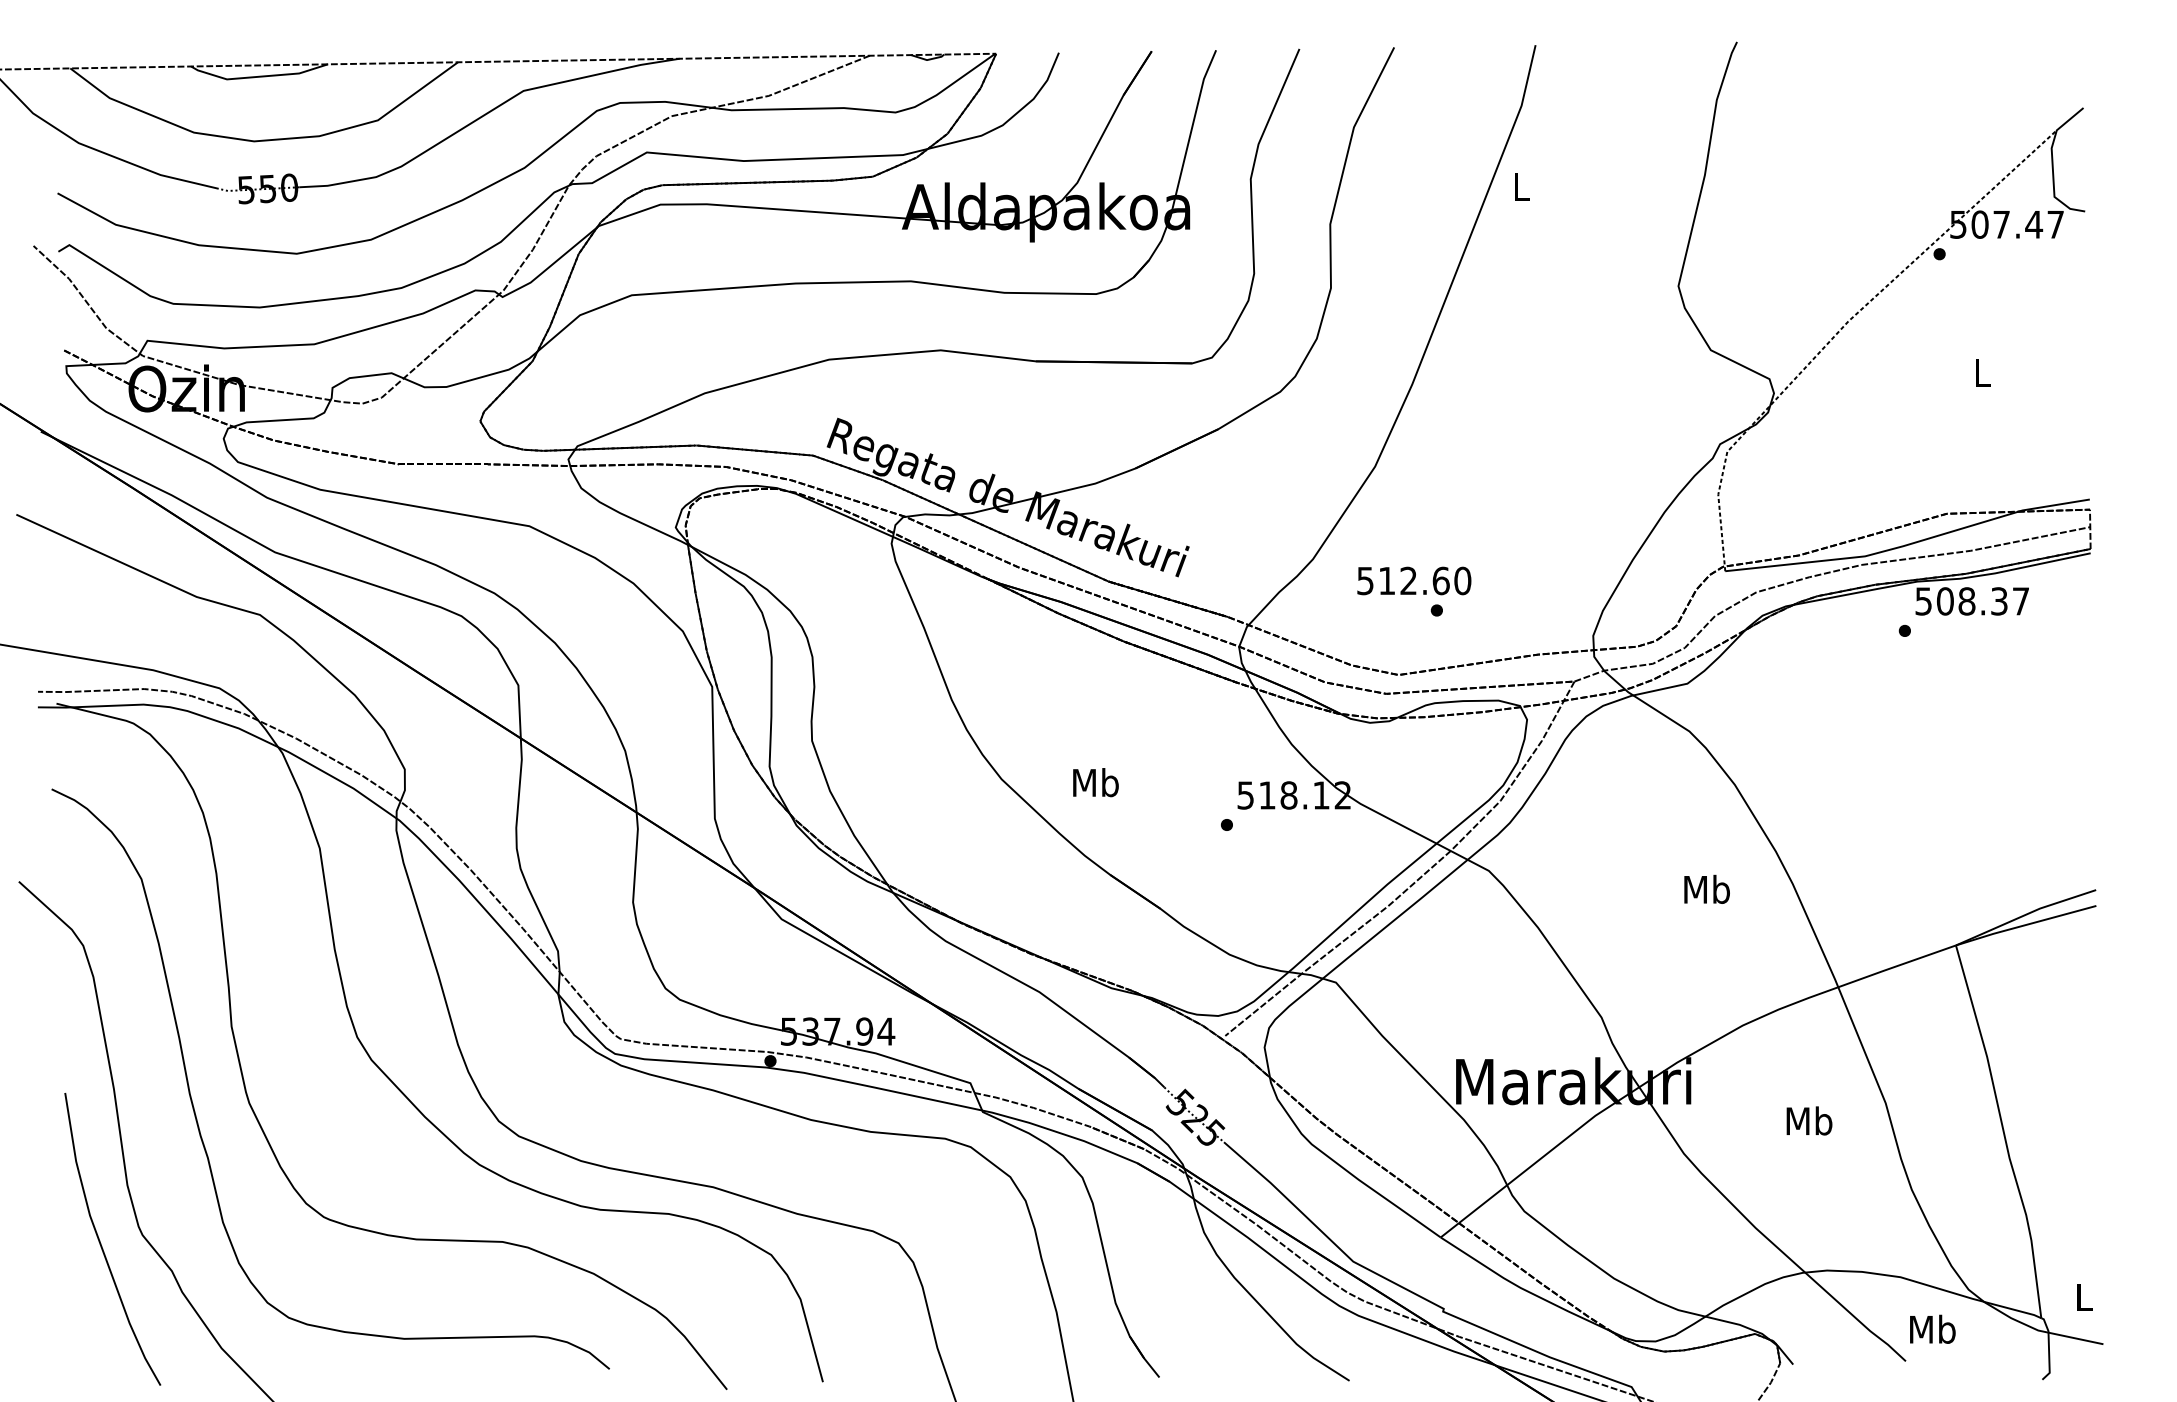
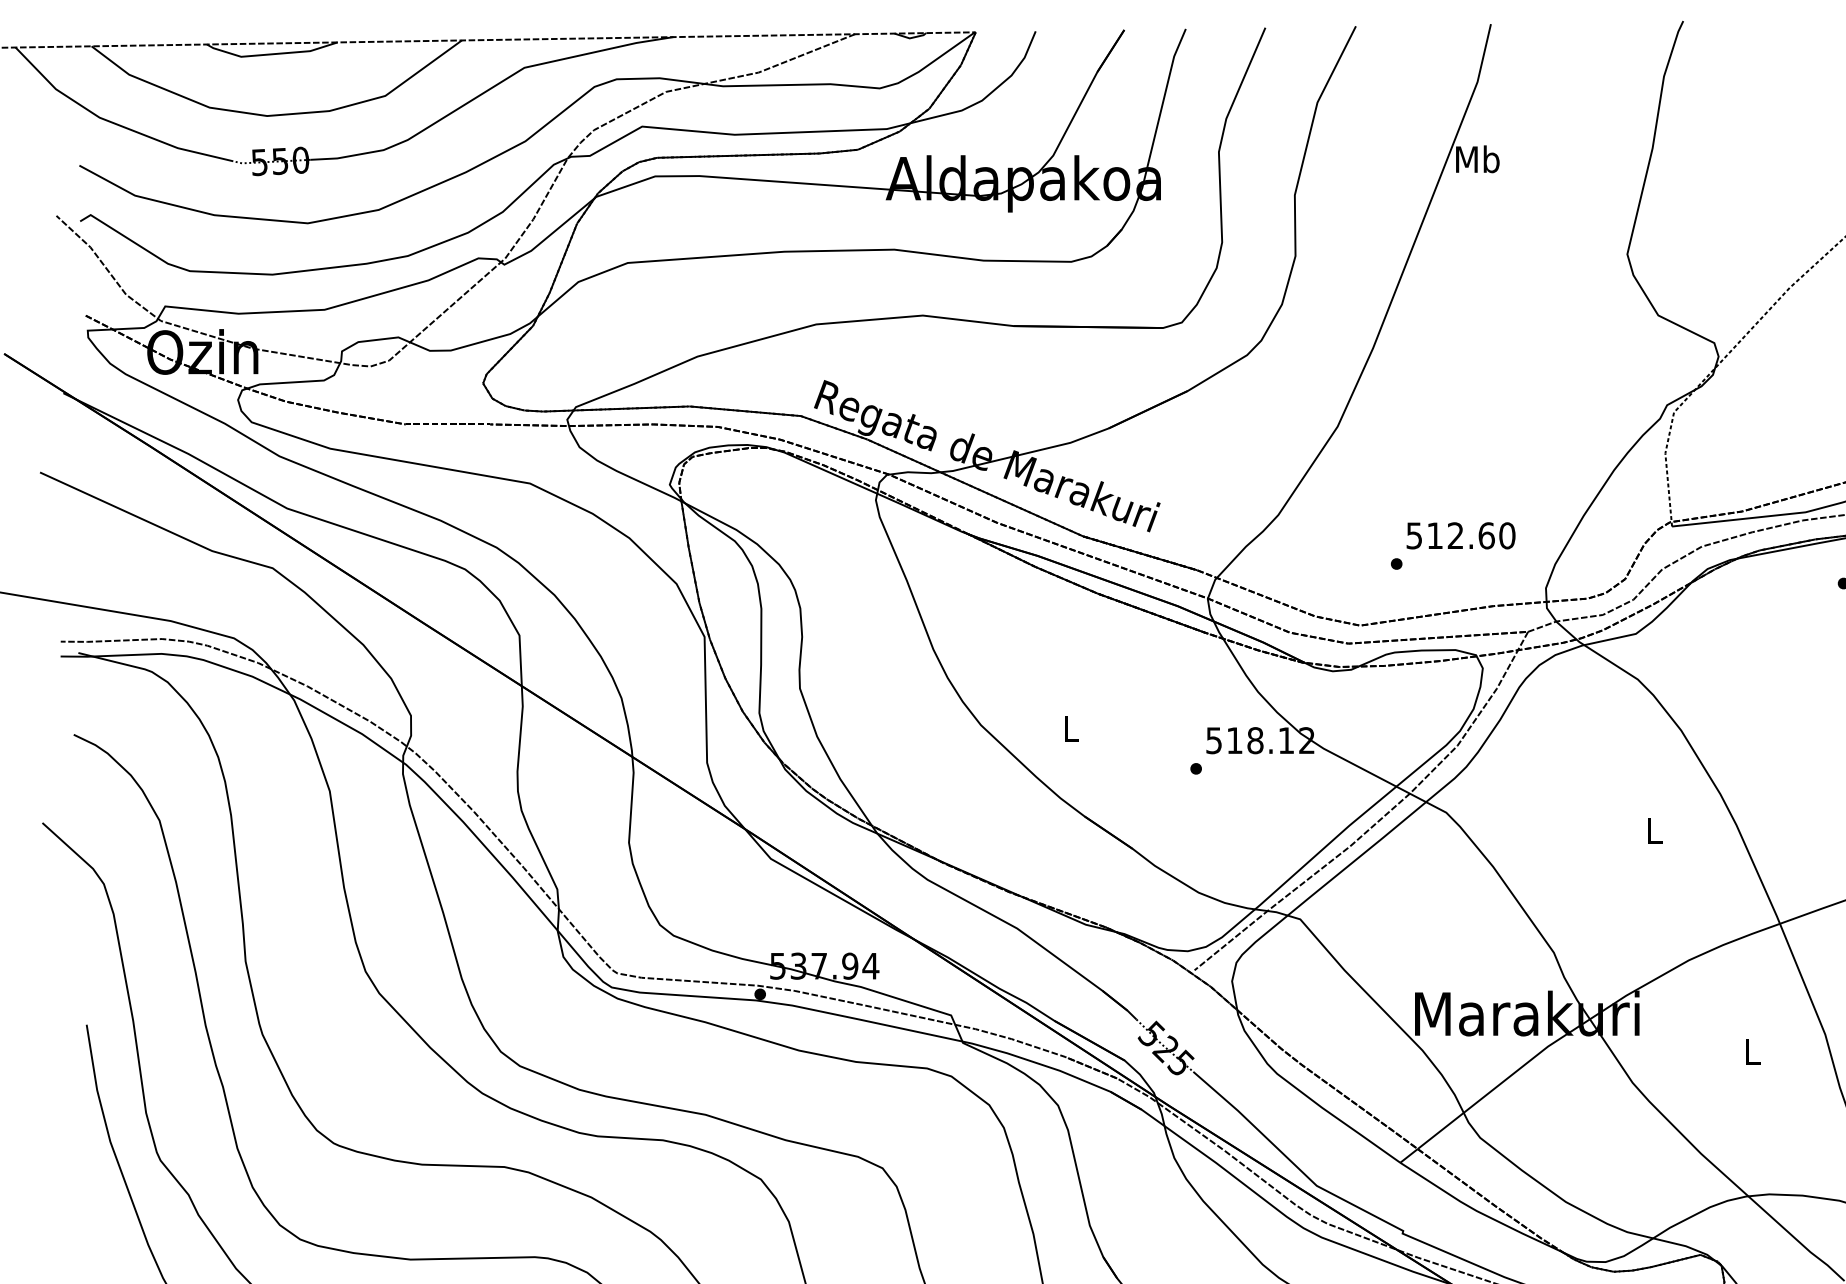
text: (1521, 186) -> (1477, 159), L -> Mb
text: (1414, 580) -> (1461, 535), moved
text: (1095, 782) -> (1070, 728), Mb -> L
text: (1706, 888) -> (1654, 829), Mb -> L
text: (1809, 1120) -> (1752, 1051), Mb -> L

